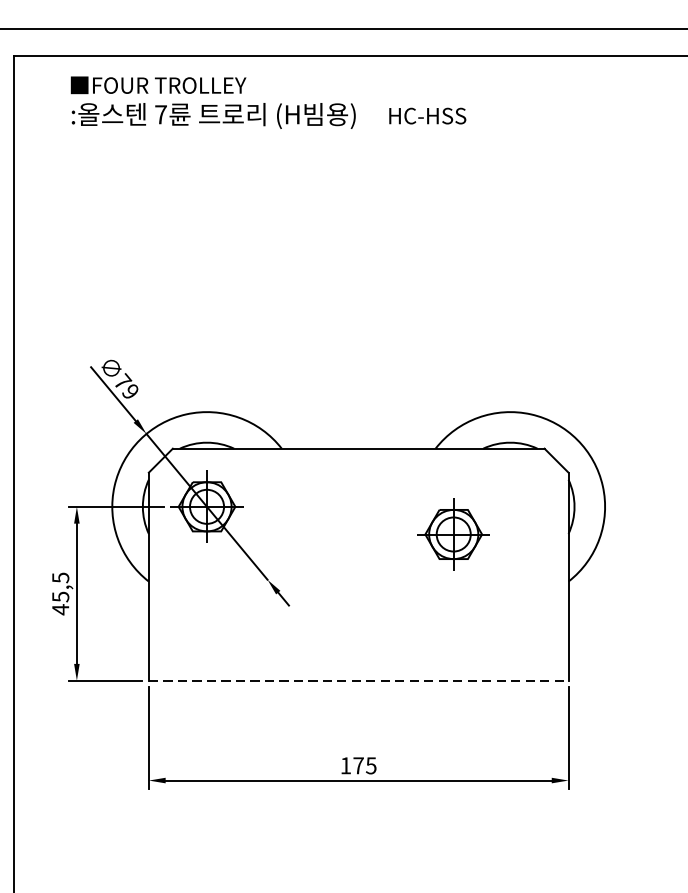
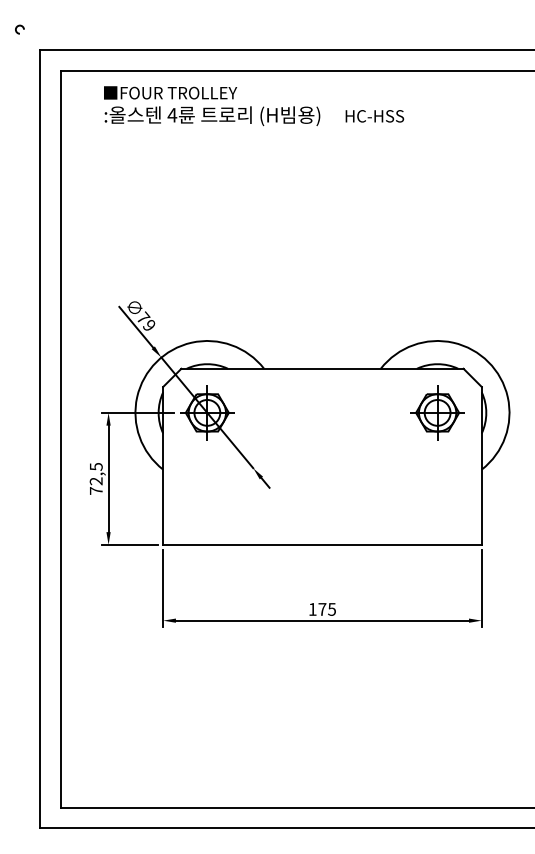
text: (161, 115) -> (172, 115), 7 -> 4
part: (453, 533) -> (437, 412), moved
text: (59, 603) -> (95, 486), 45,5 -> 72,5
line: (358, 680) -> (322, 544), dashed -> solid

